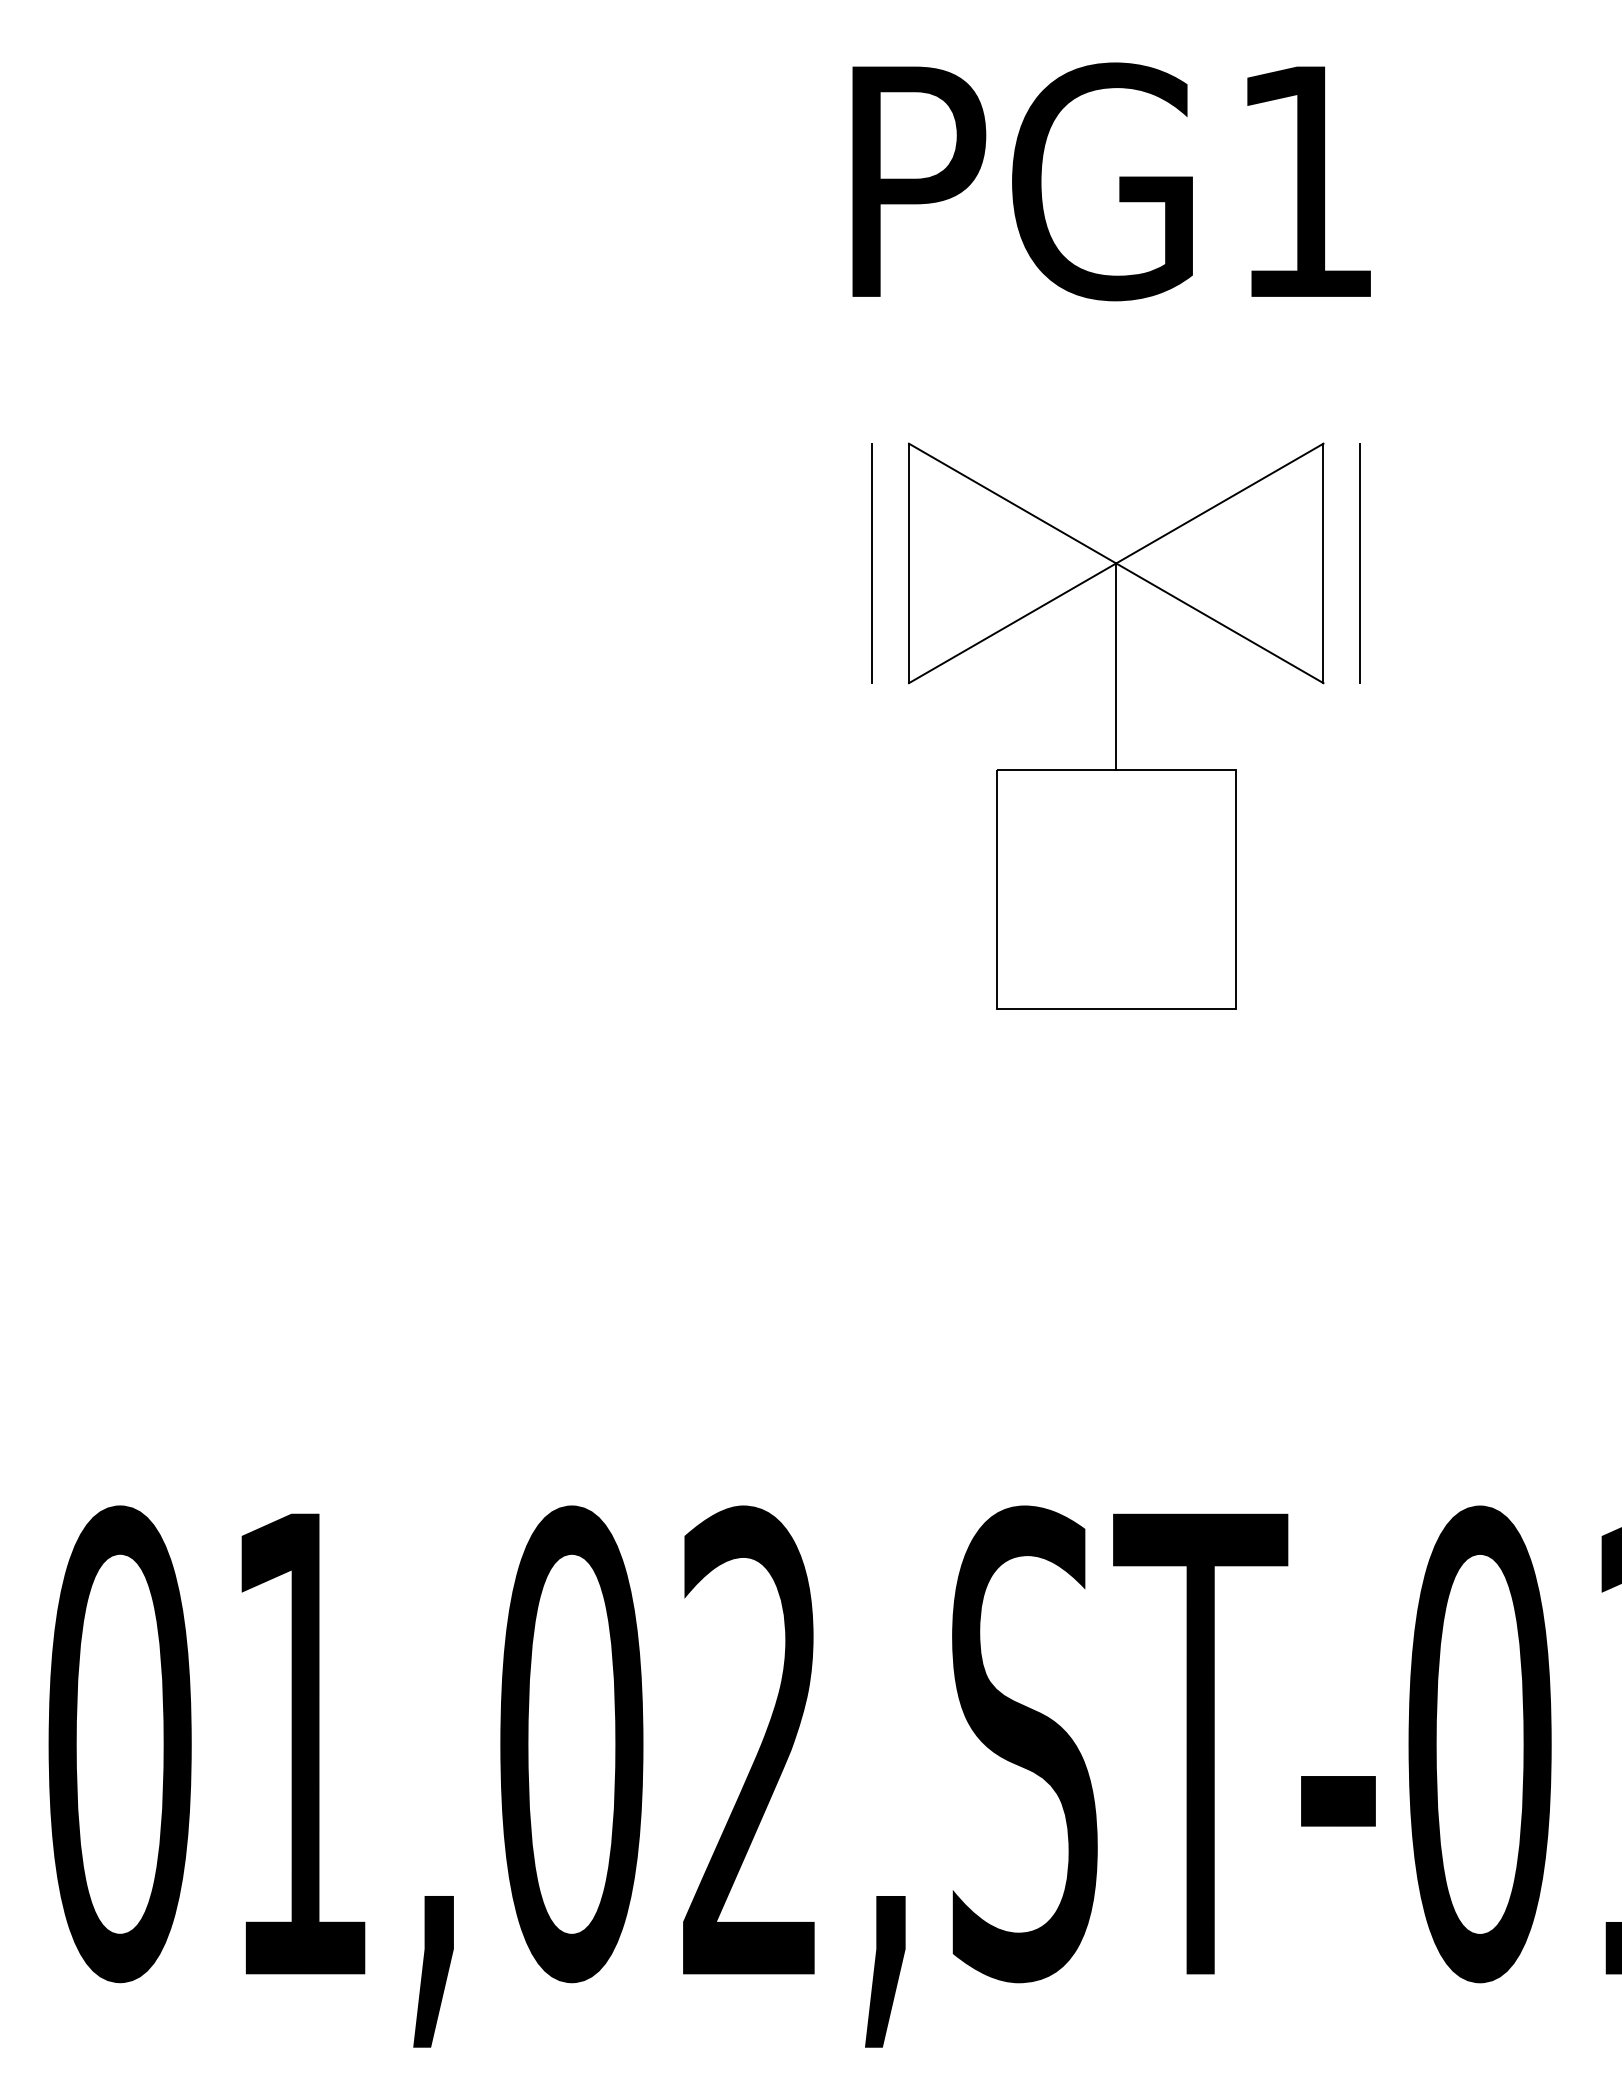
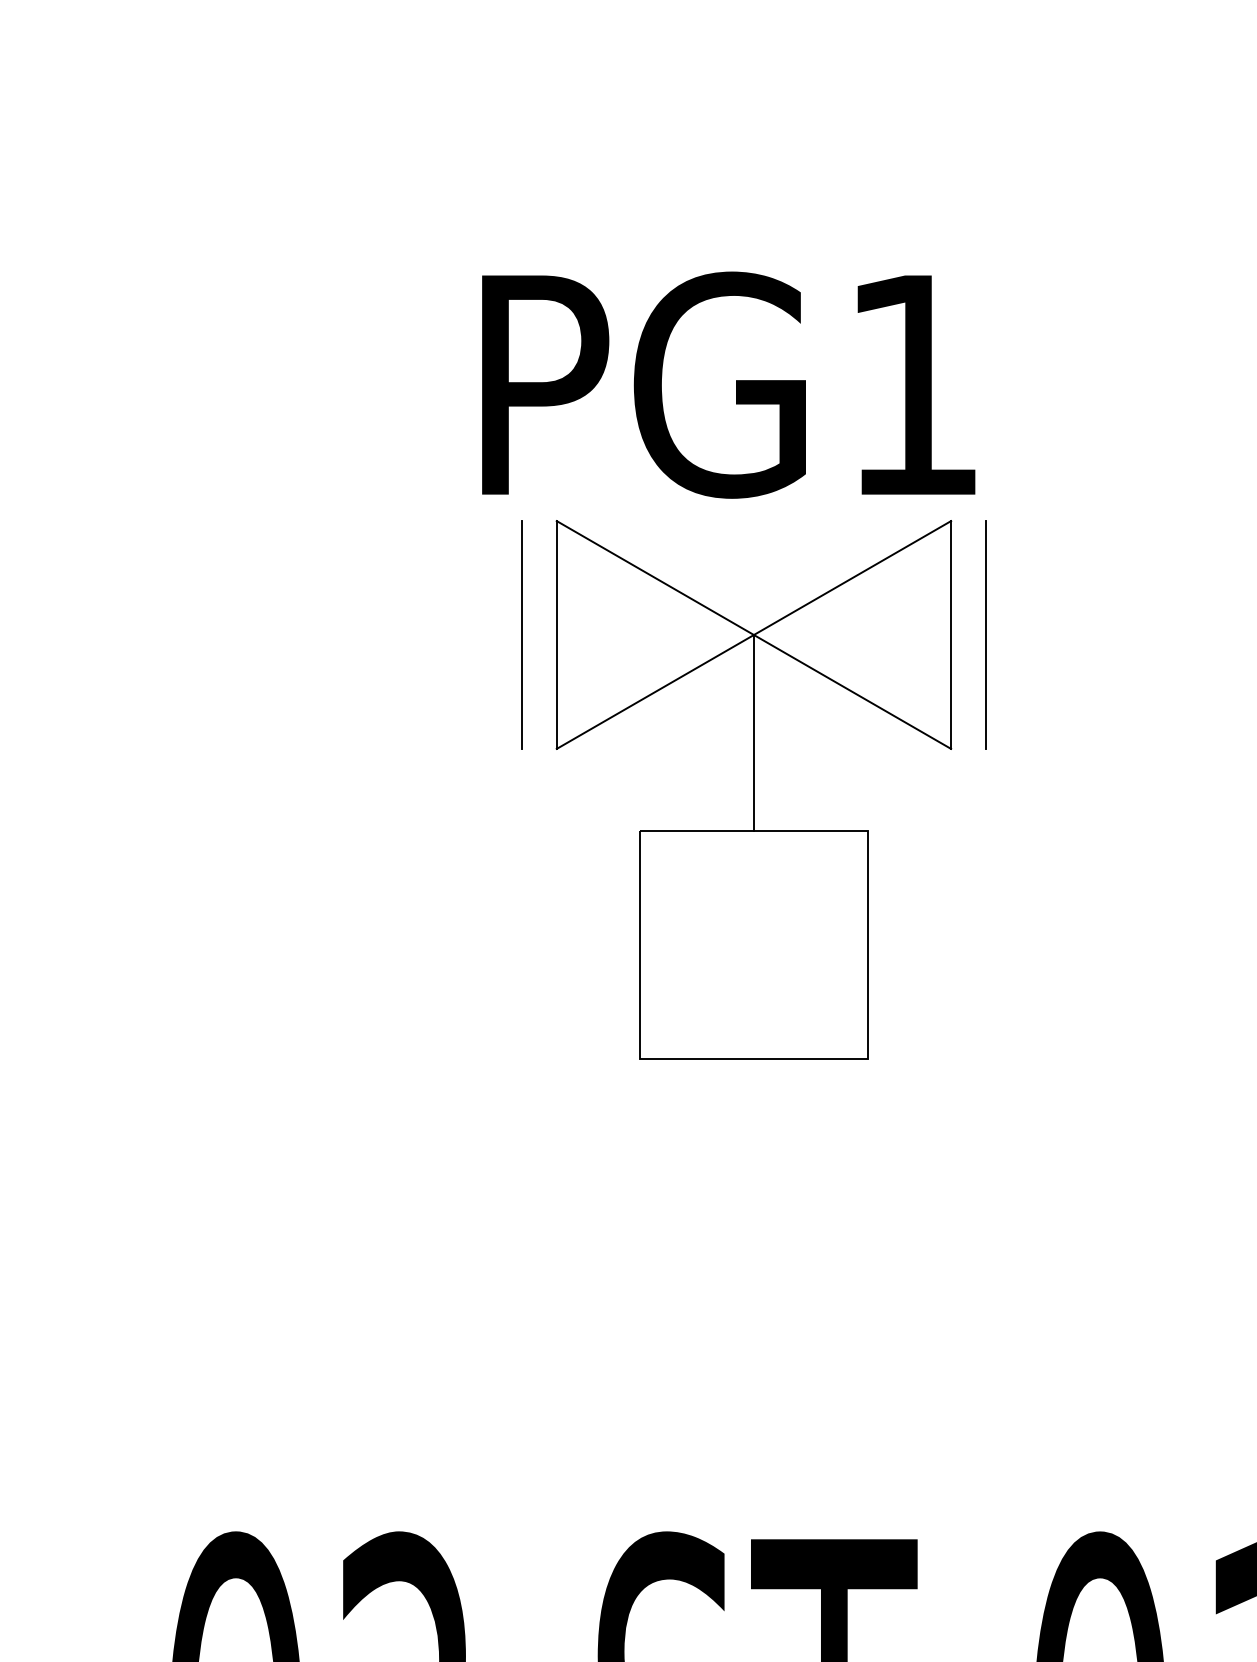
text: (1111, 181) -> (728, 384), moved

